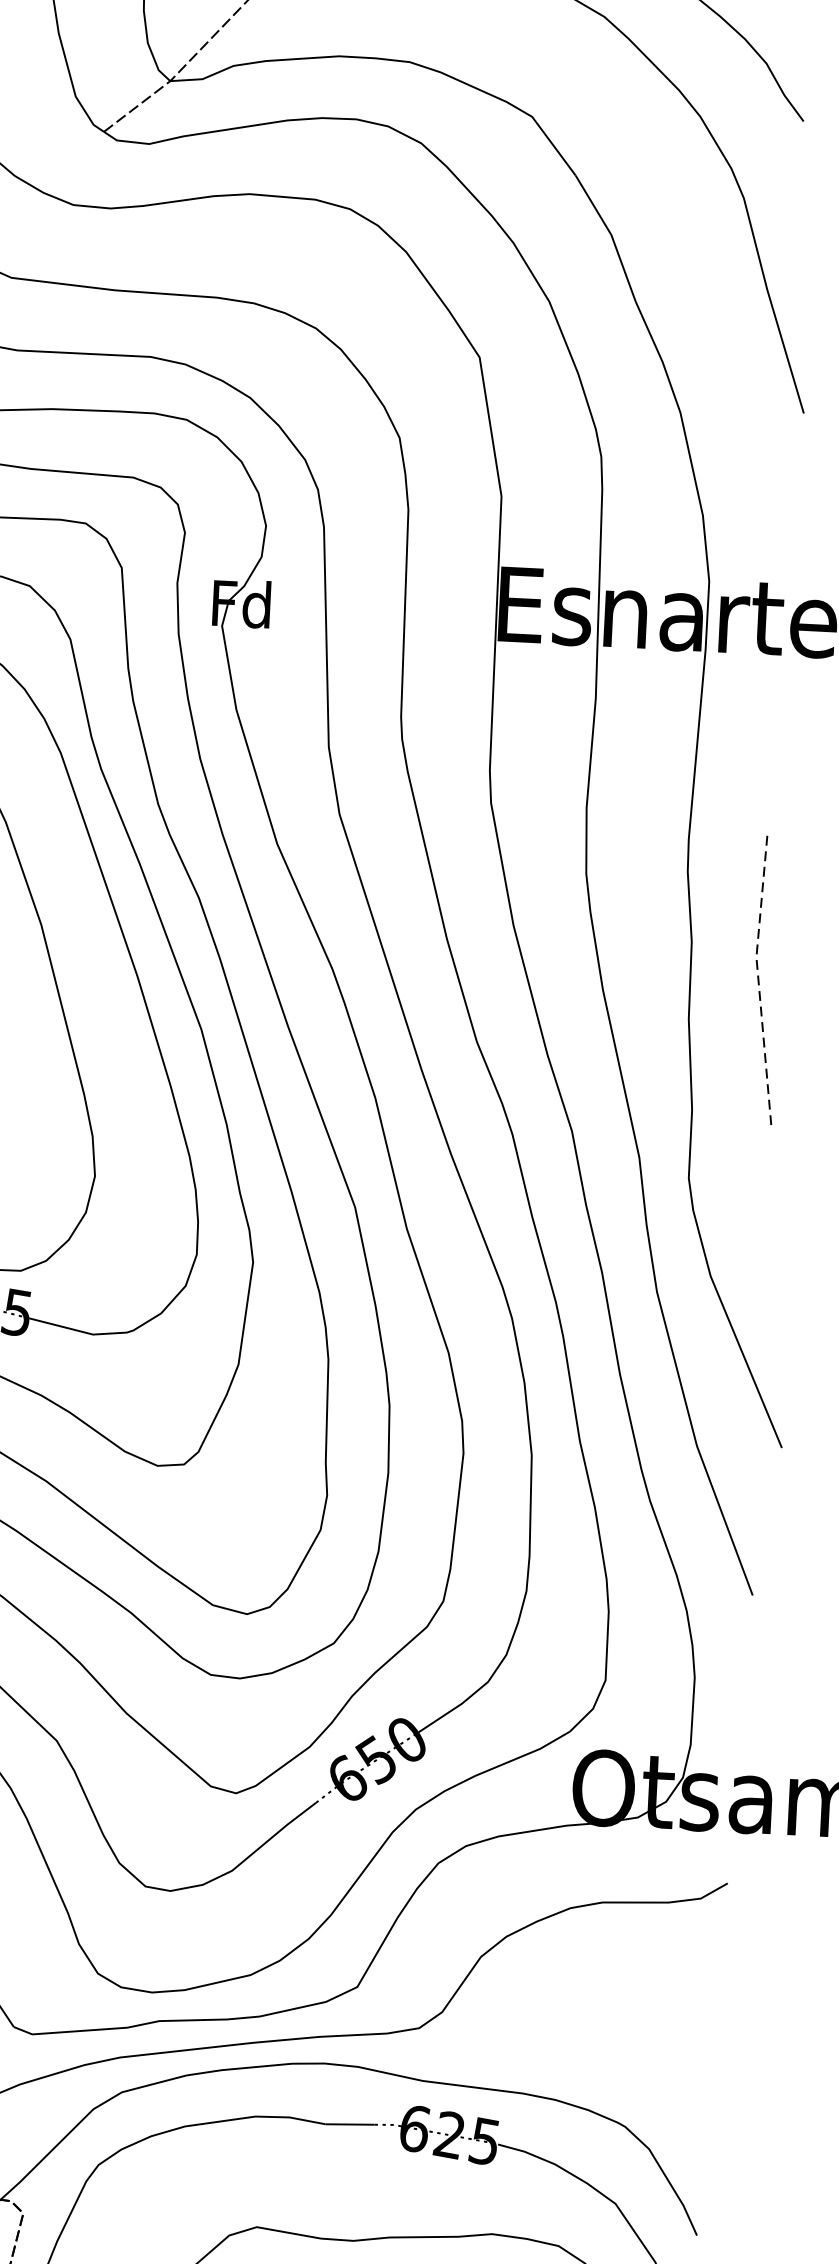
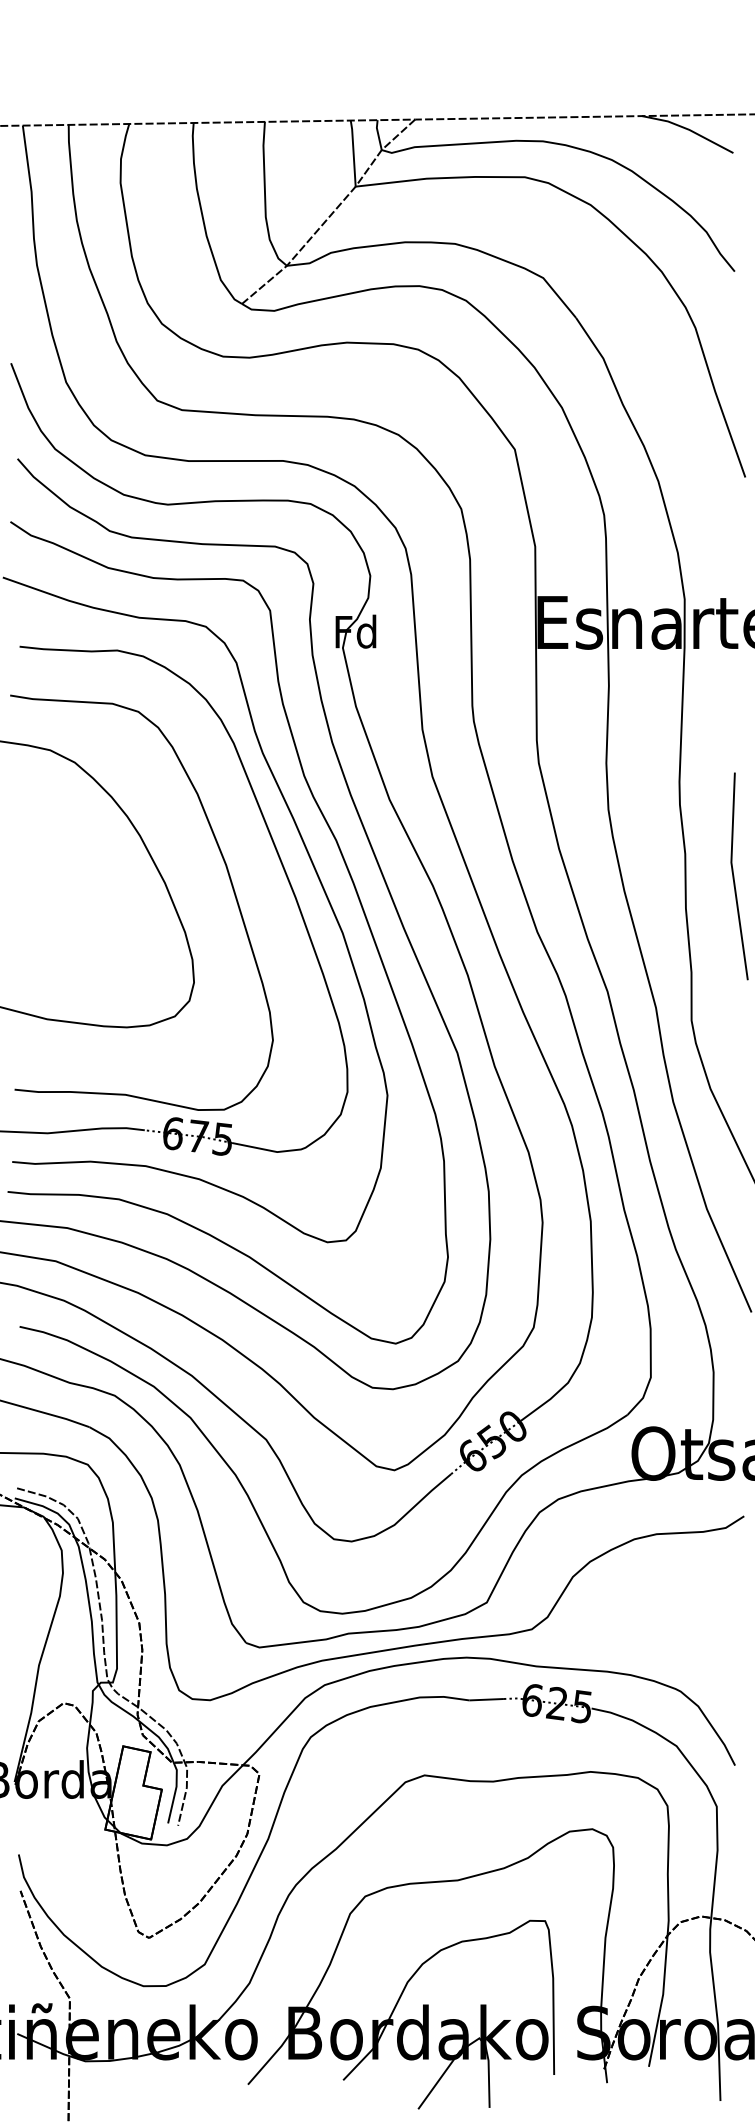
line: (758, 975) -> (733, 875), dashed -> solid

